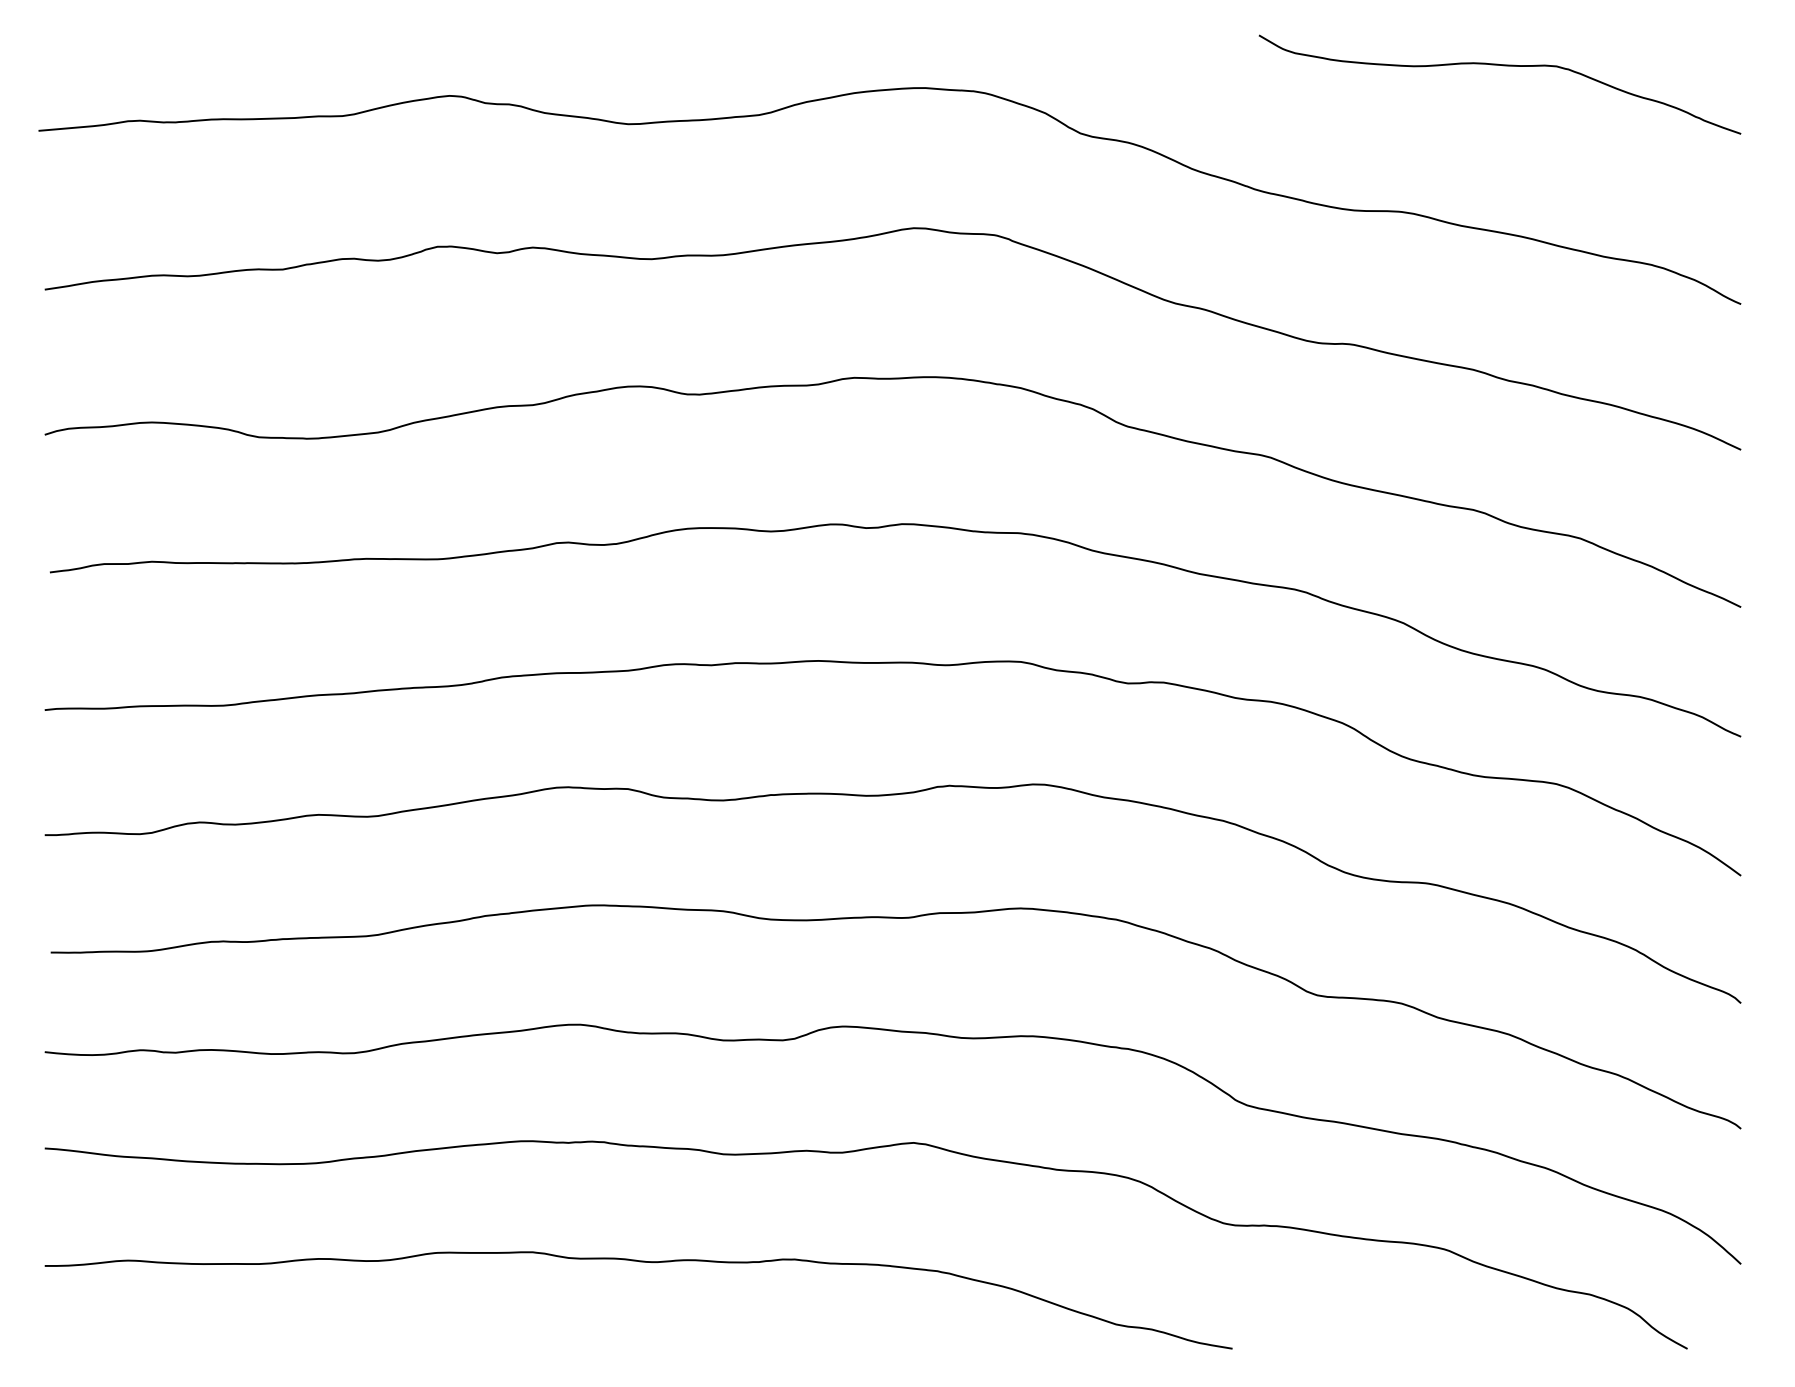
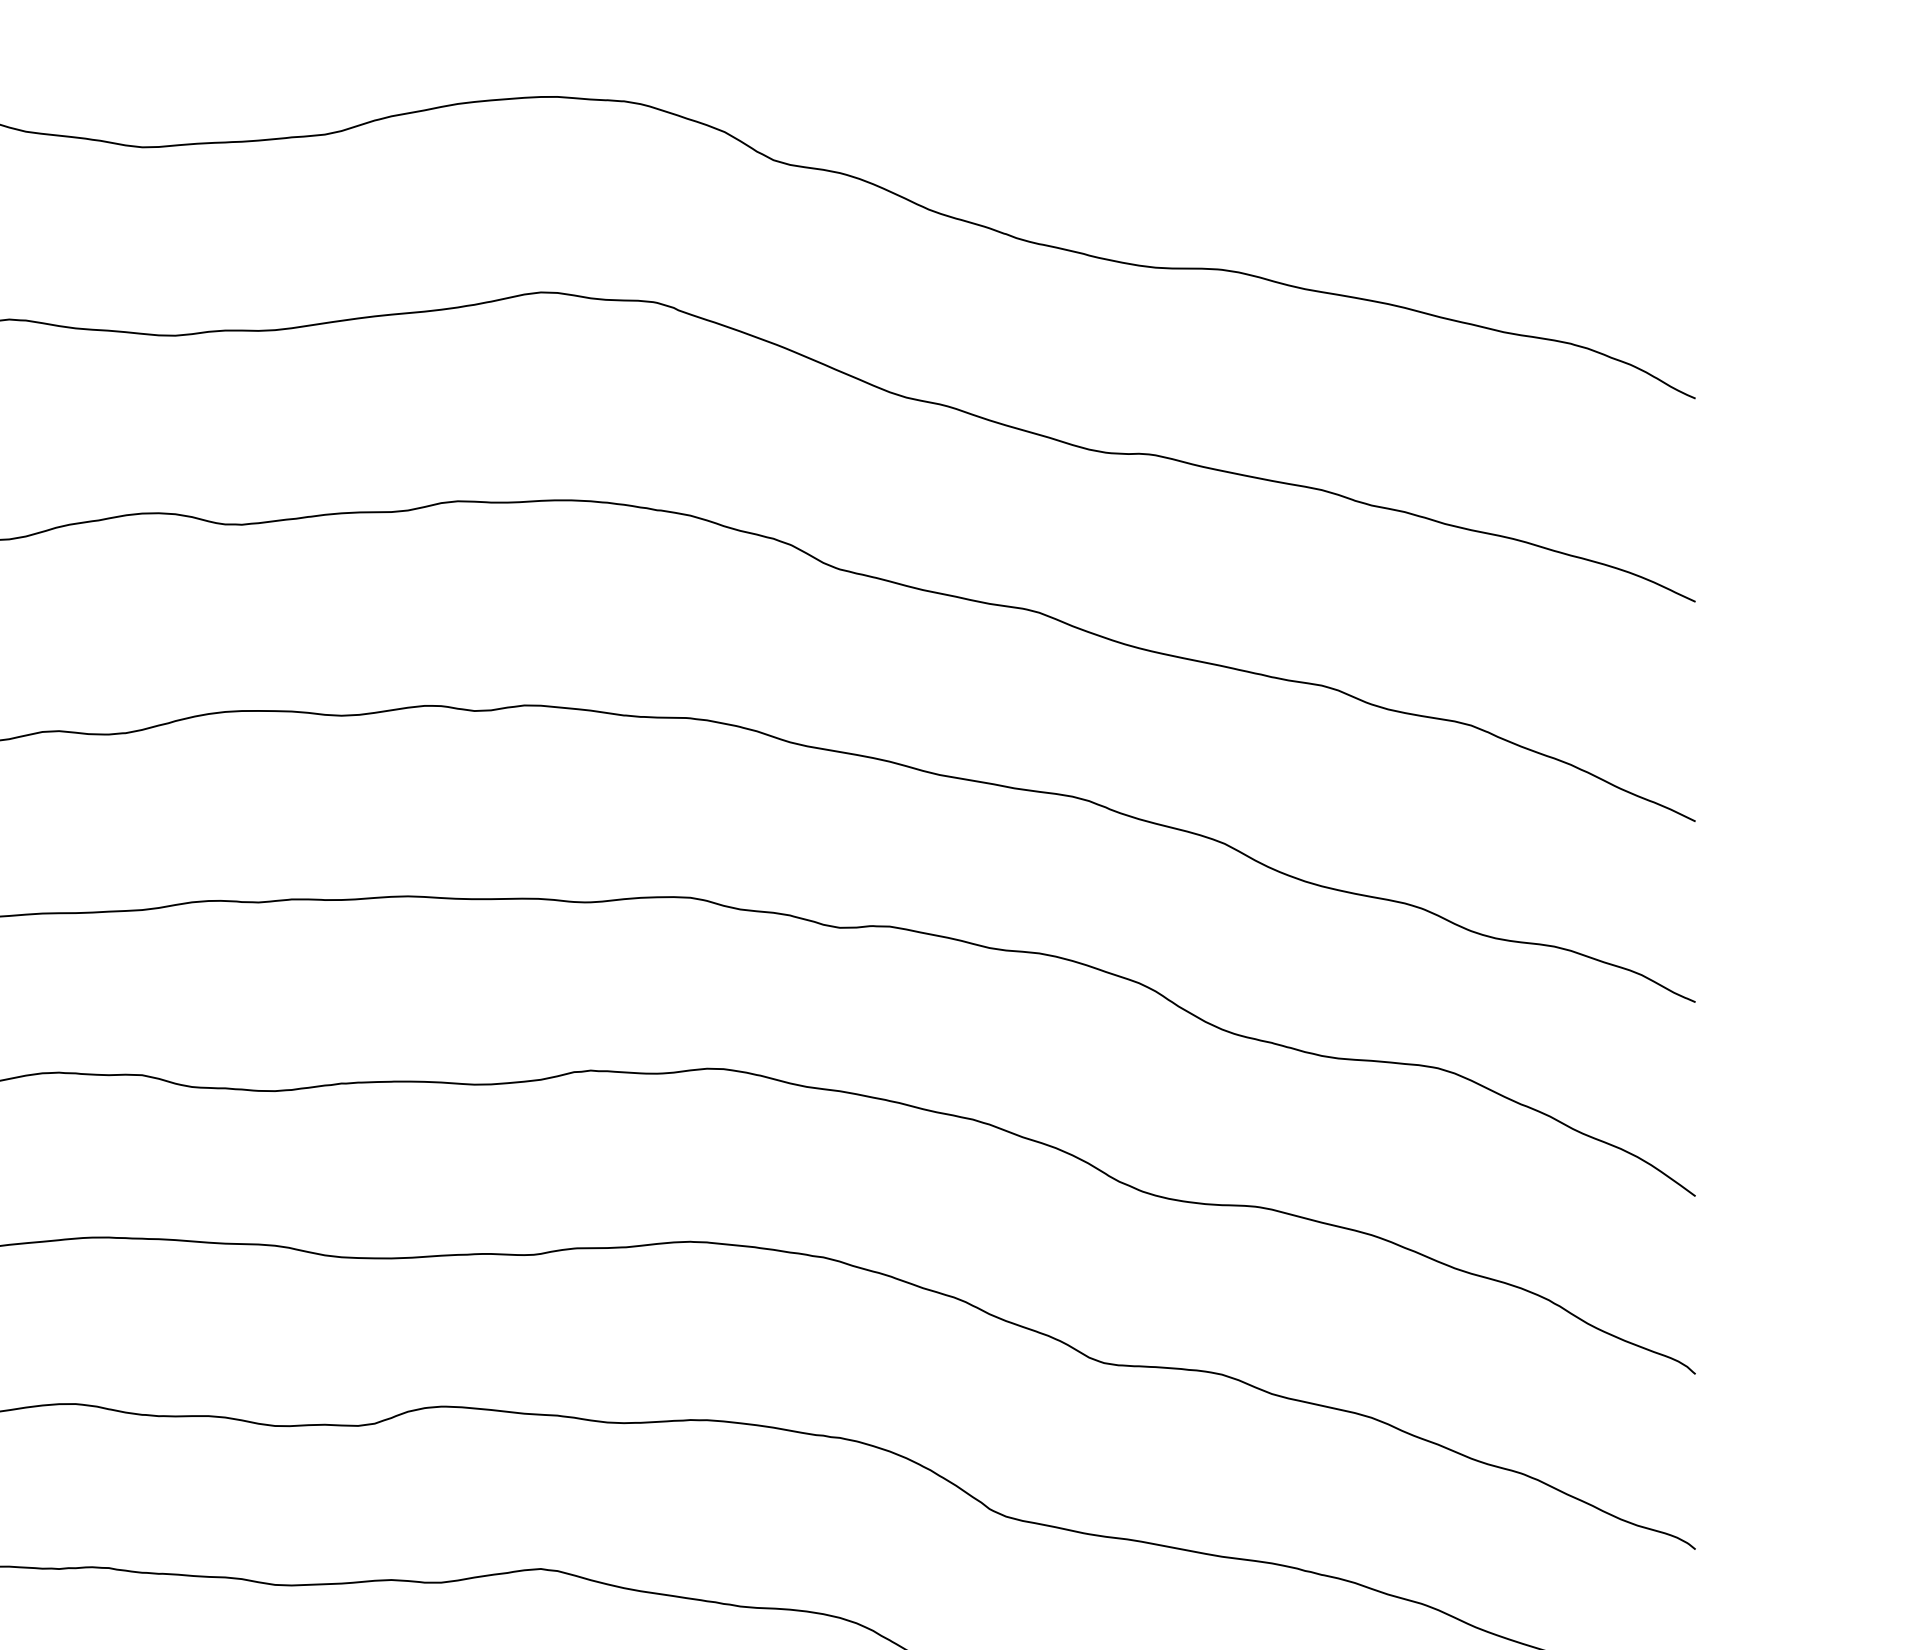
curve: (1503, 66) -> (1363, 66), removed

